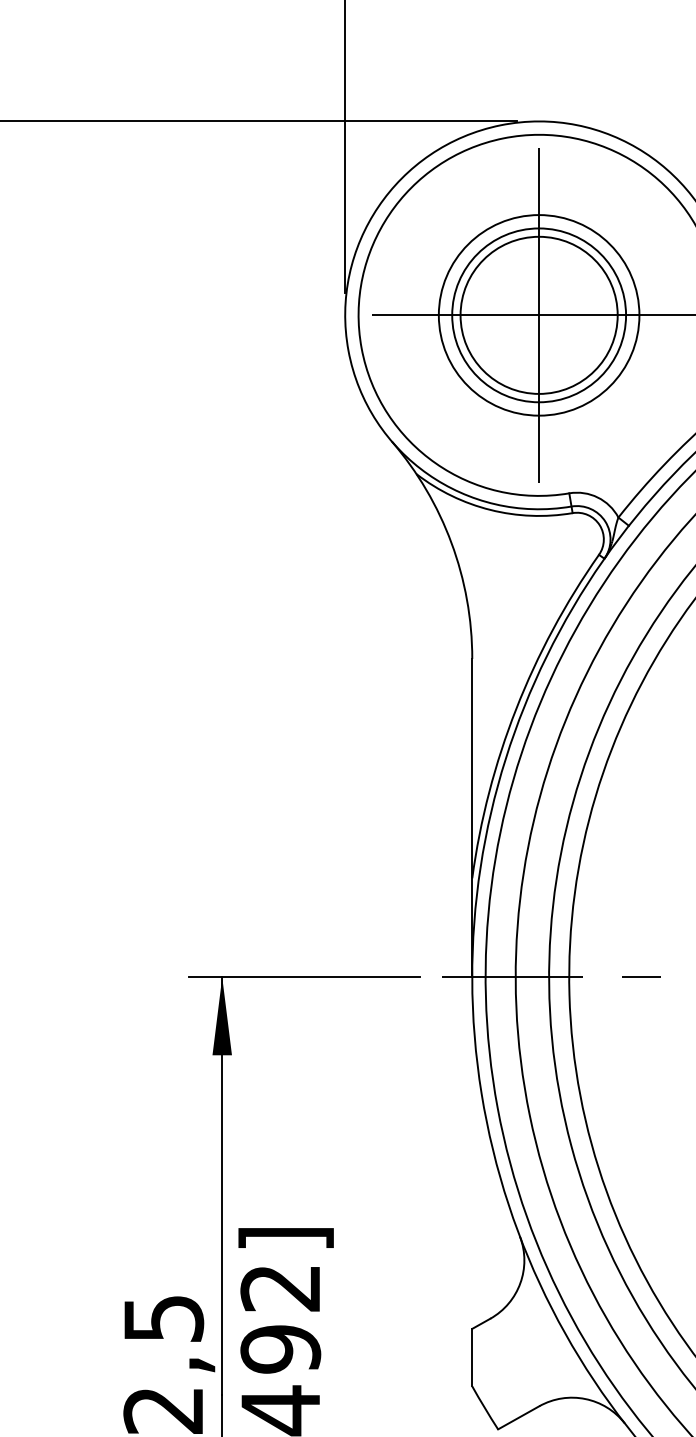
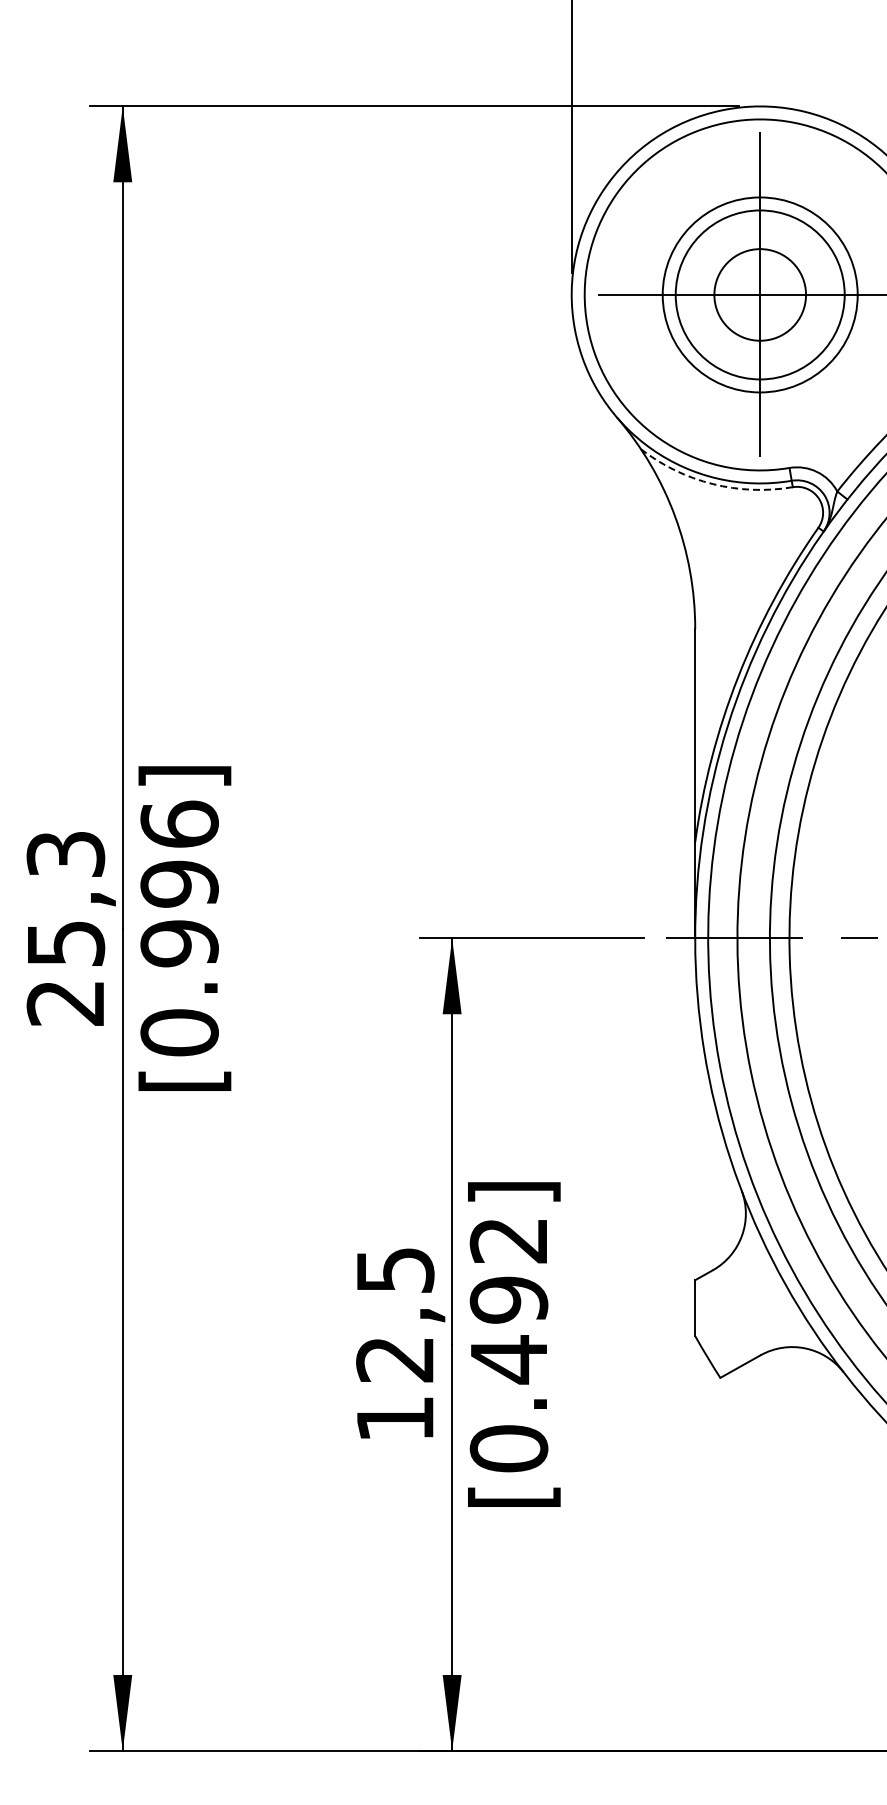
circle: (538, 314) -> (759, 294), size x0.6
arc: (490, 510) -> (712, 484), solid -> dashed

